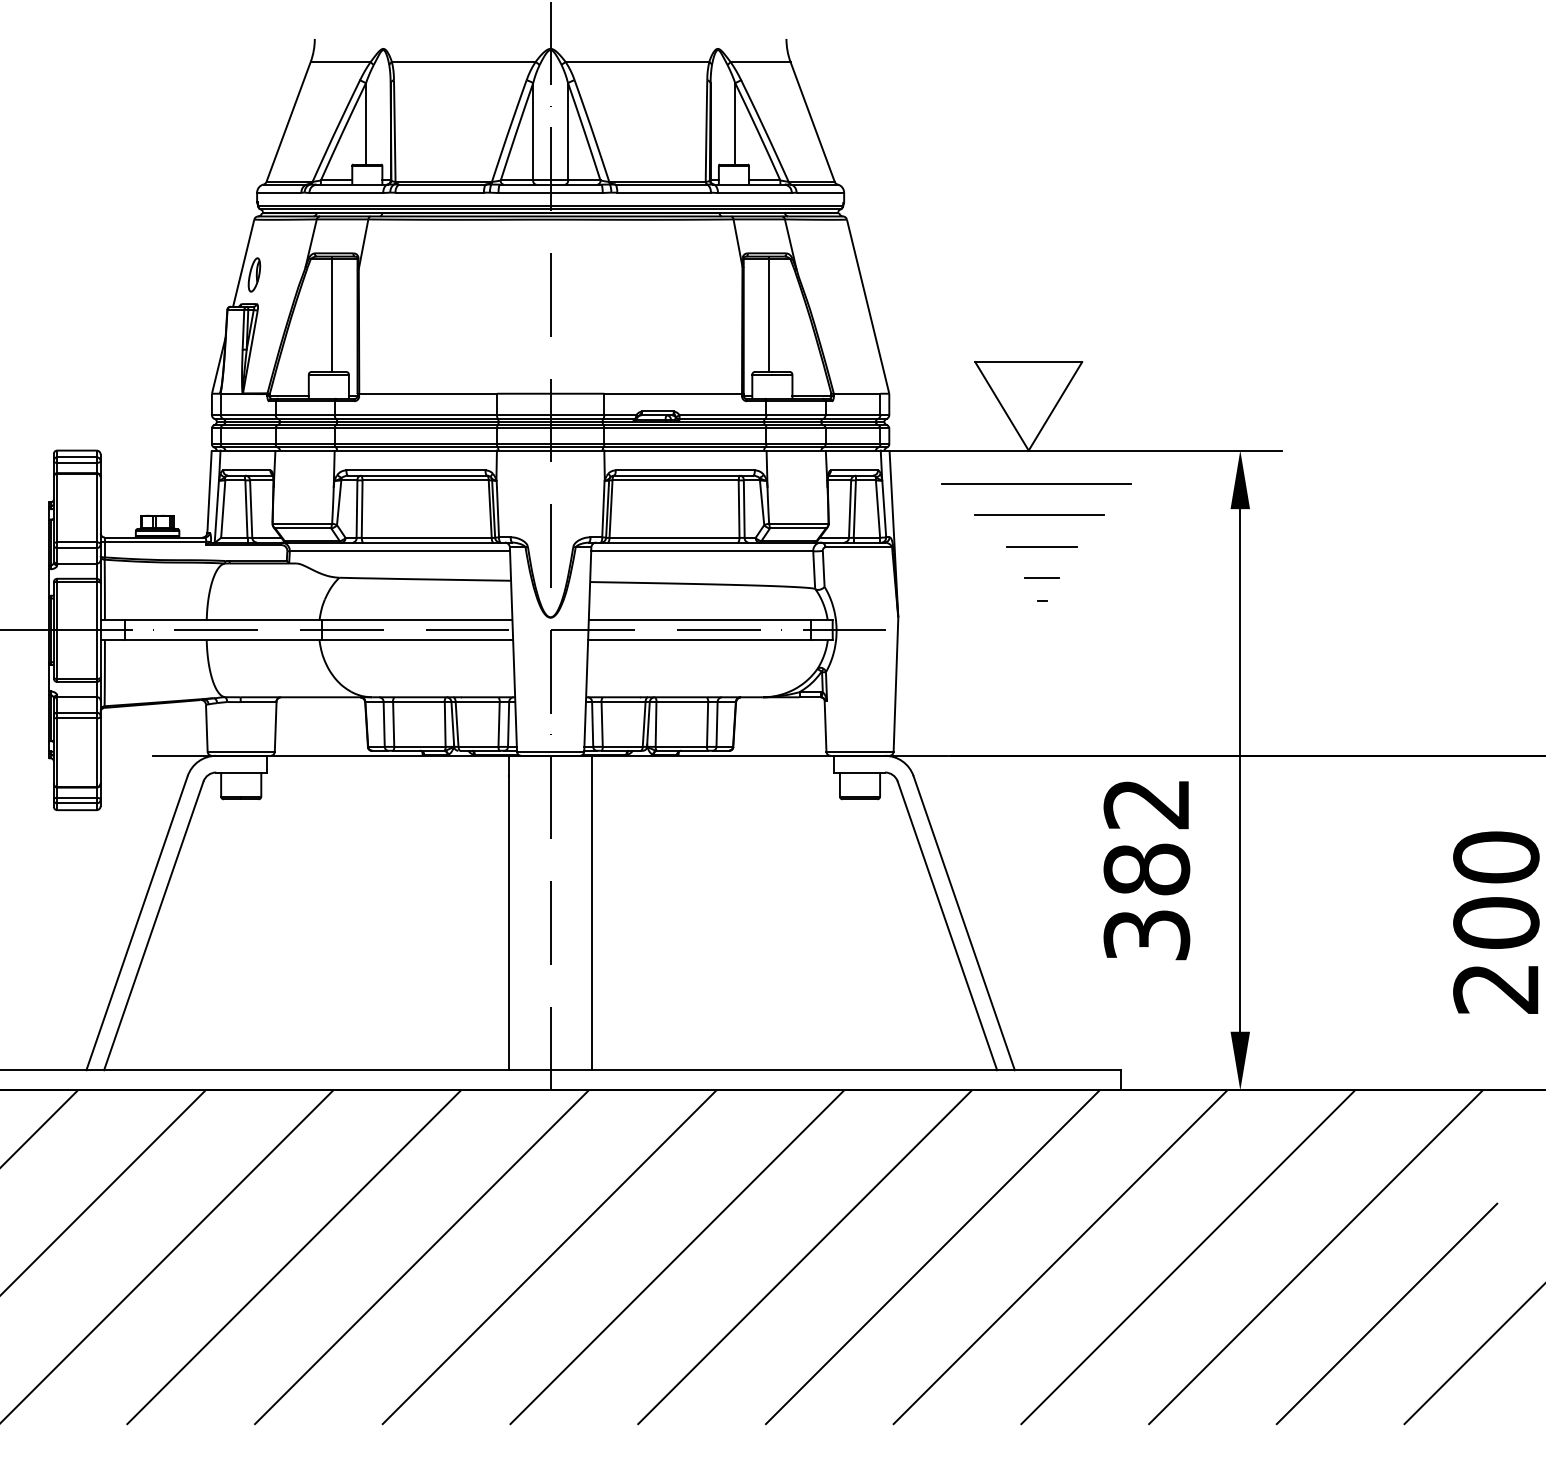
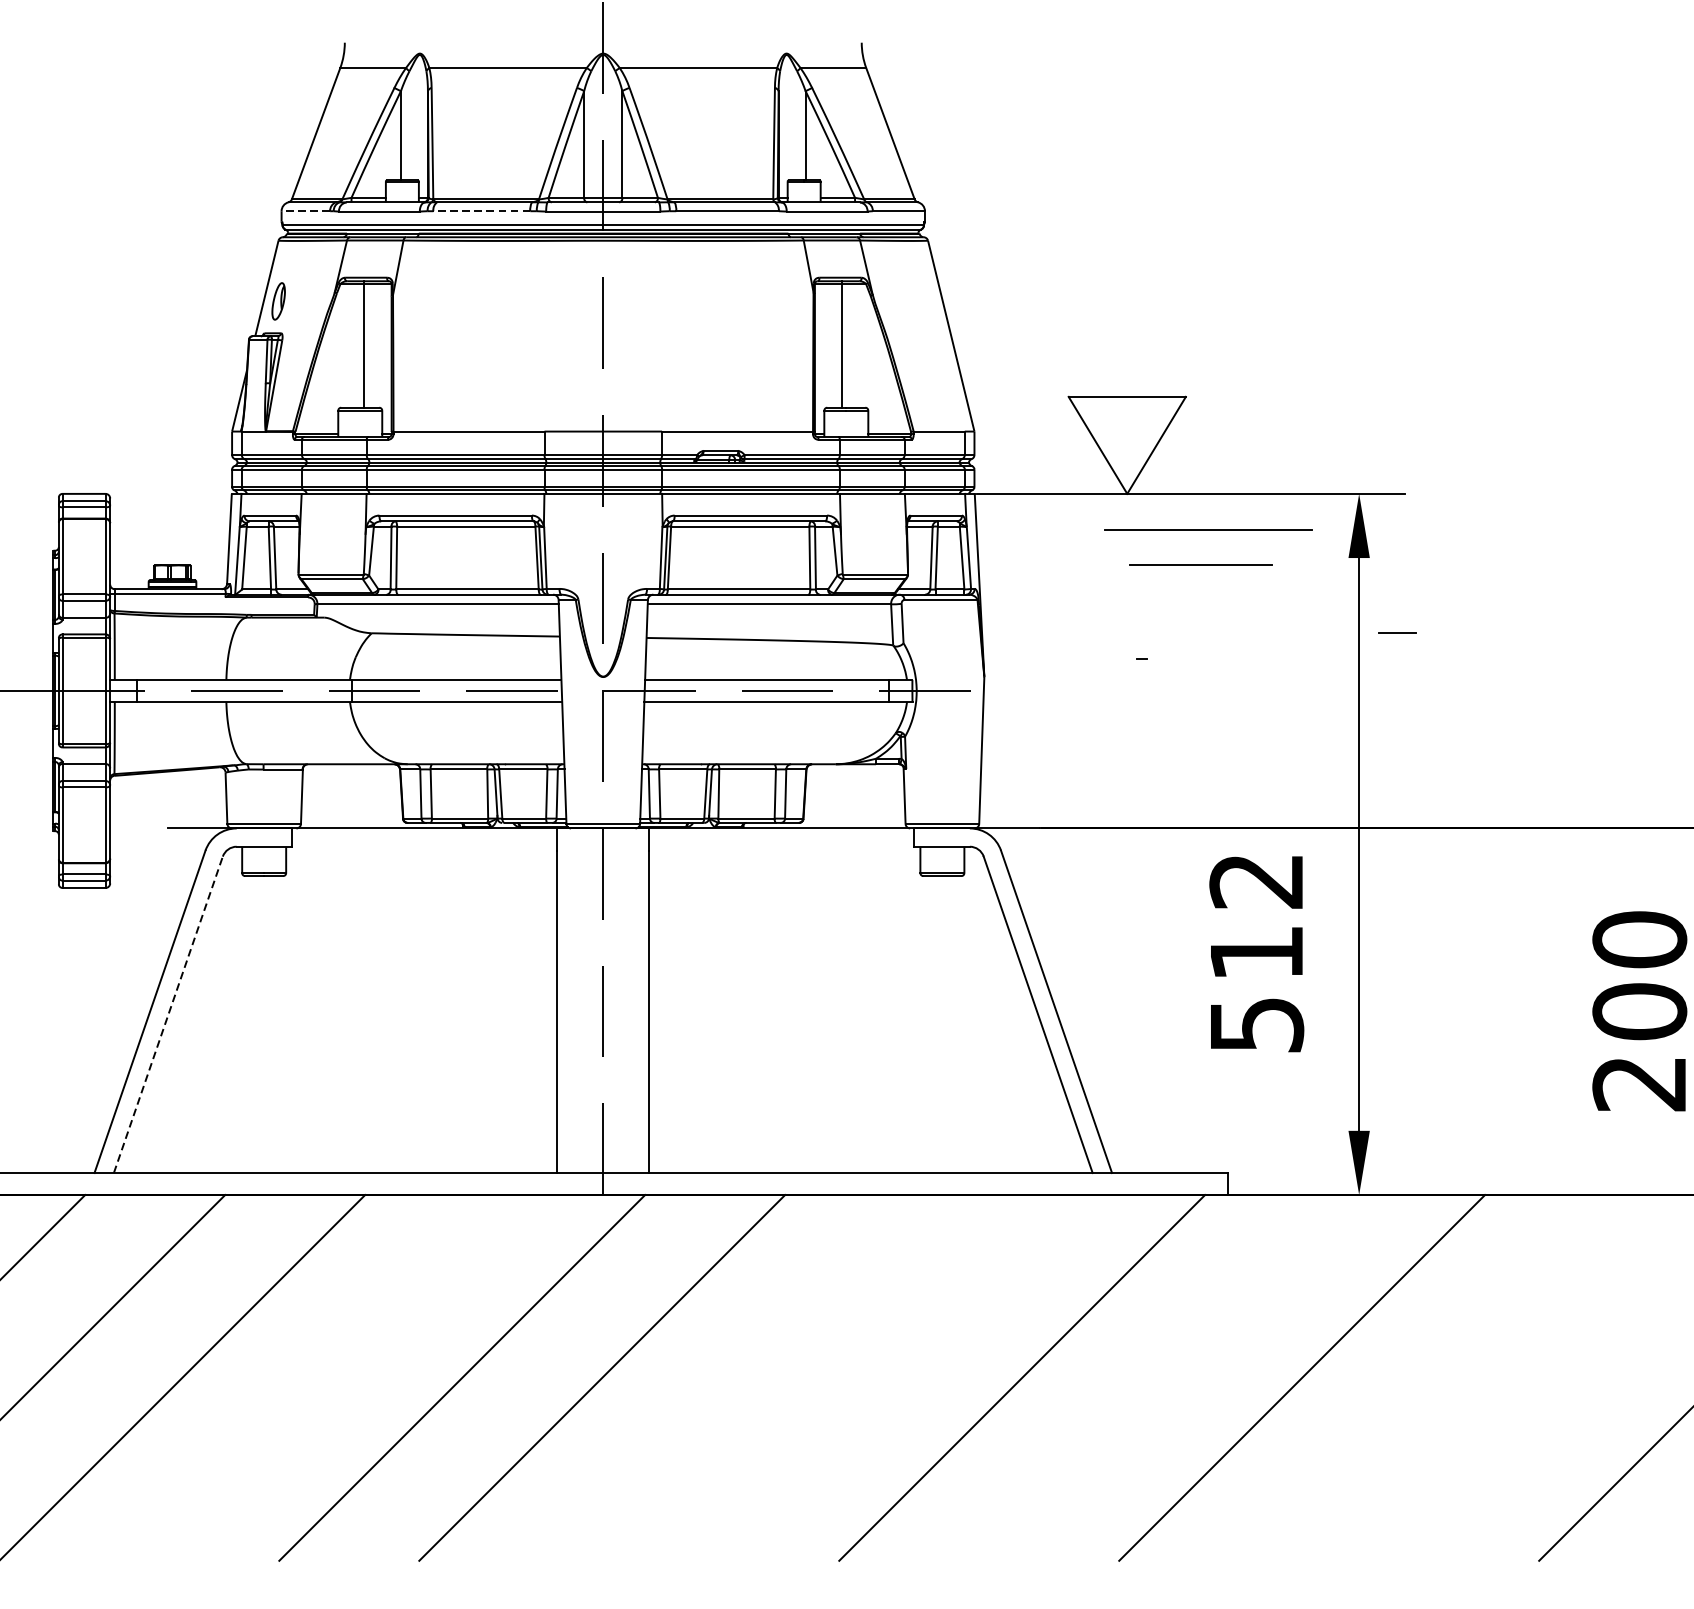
line: (278, 192) -> (305, 211), solid -> dashed
line: (439, 192) -> (481, 211), solid -> dashed
line: (1036, 483) -> (1208, 529), moved
line: (1039, 514) -> (1200, 563), moved
line: (1041, 546) -> (1141, 599), removed
line: (1041, 577) -> (1396, 632), moved
text: (1146, 901) -> (1256, 988), 382 -> 512
line: (153, 925) -> (168, 1014), solid -> dashed
line: (294, 1257) -> (322, 1378), removed
line: (677, 1257) -> (742, 1378), removed
line: (805, 1257) -> (882, 1378), removed
line: (1060, 1257) -> (1162, 1378), removed
line: (1315, 1257) -> (1441, 1378), removed
line: (1386, 1313) -> (1519, 1439), removed

